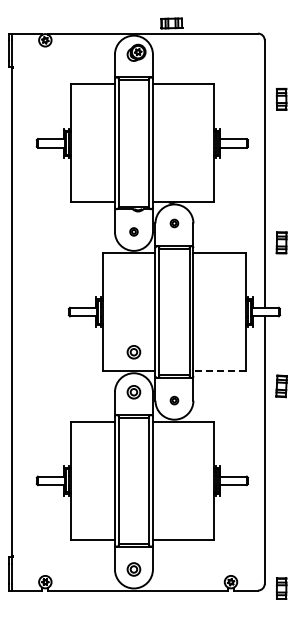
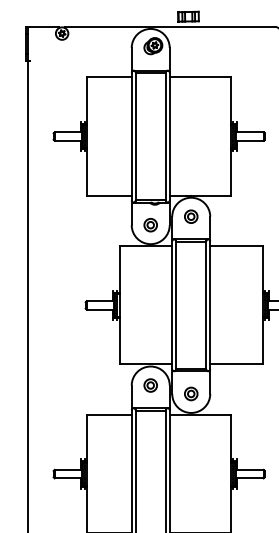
part: (174, 223) -> (191, 216), size x1.67
part: (133, 231) -> (150, 224), size x1.67
part: (133, 352) -> (150, 345), removed
line: (219, 371) -> (236, 364), dashed -> solid
part: (174, 400) -> (191, 393), size x1.67

